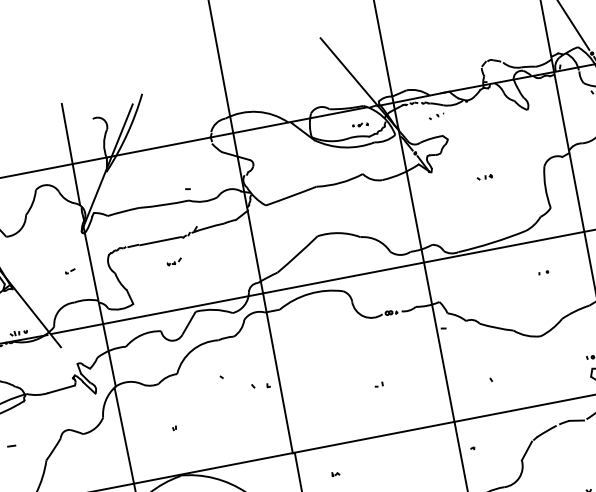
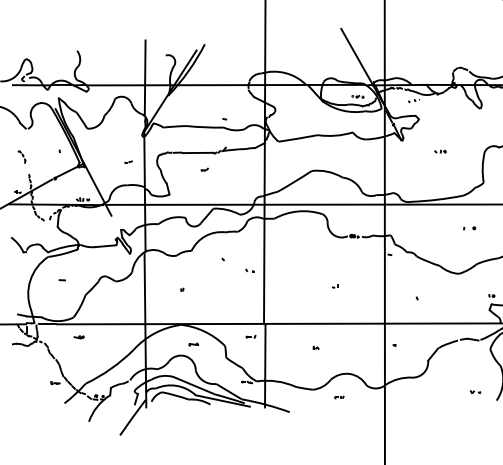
part: (173, 261) -> (204, 169), size x0.62
part: (543, 272) -> (469, 228), size x1.67
part: (259, 385) -> (249, 270), size x0.62
part: (277, 473) -> (250, 336), added
part: (334, 473) -> (315, 347), moved

